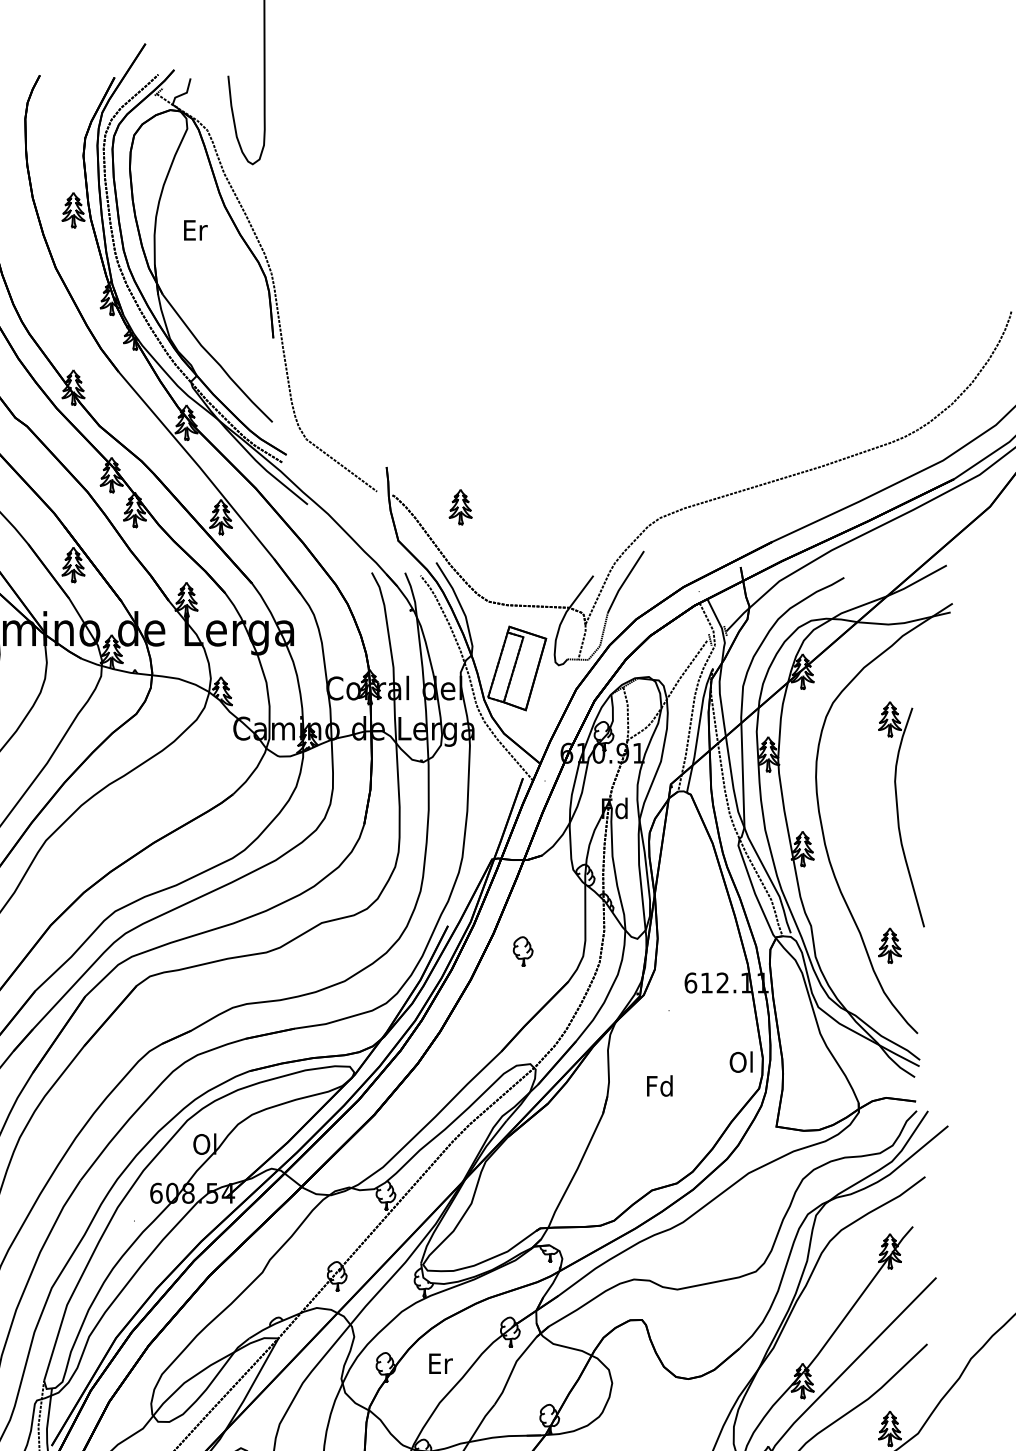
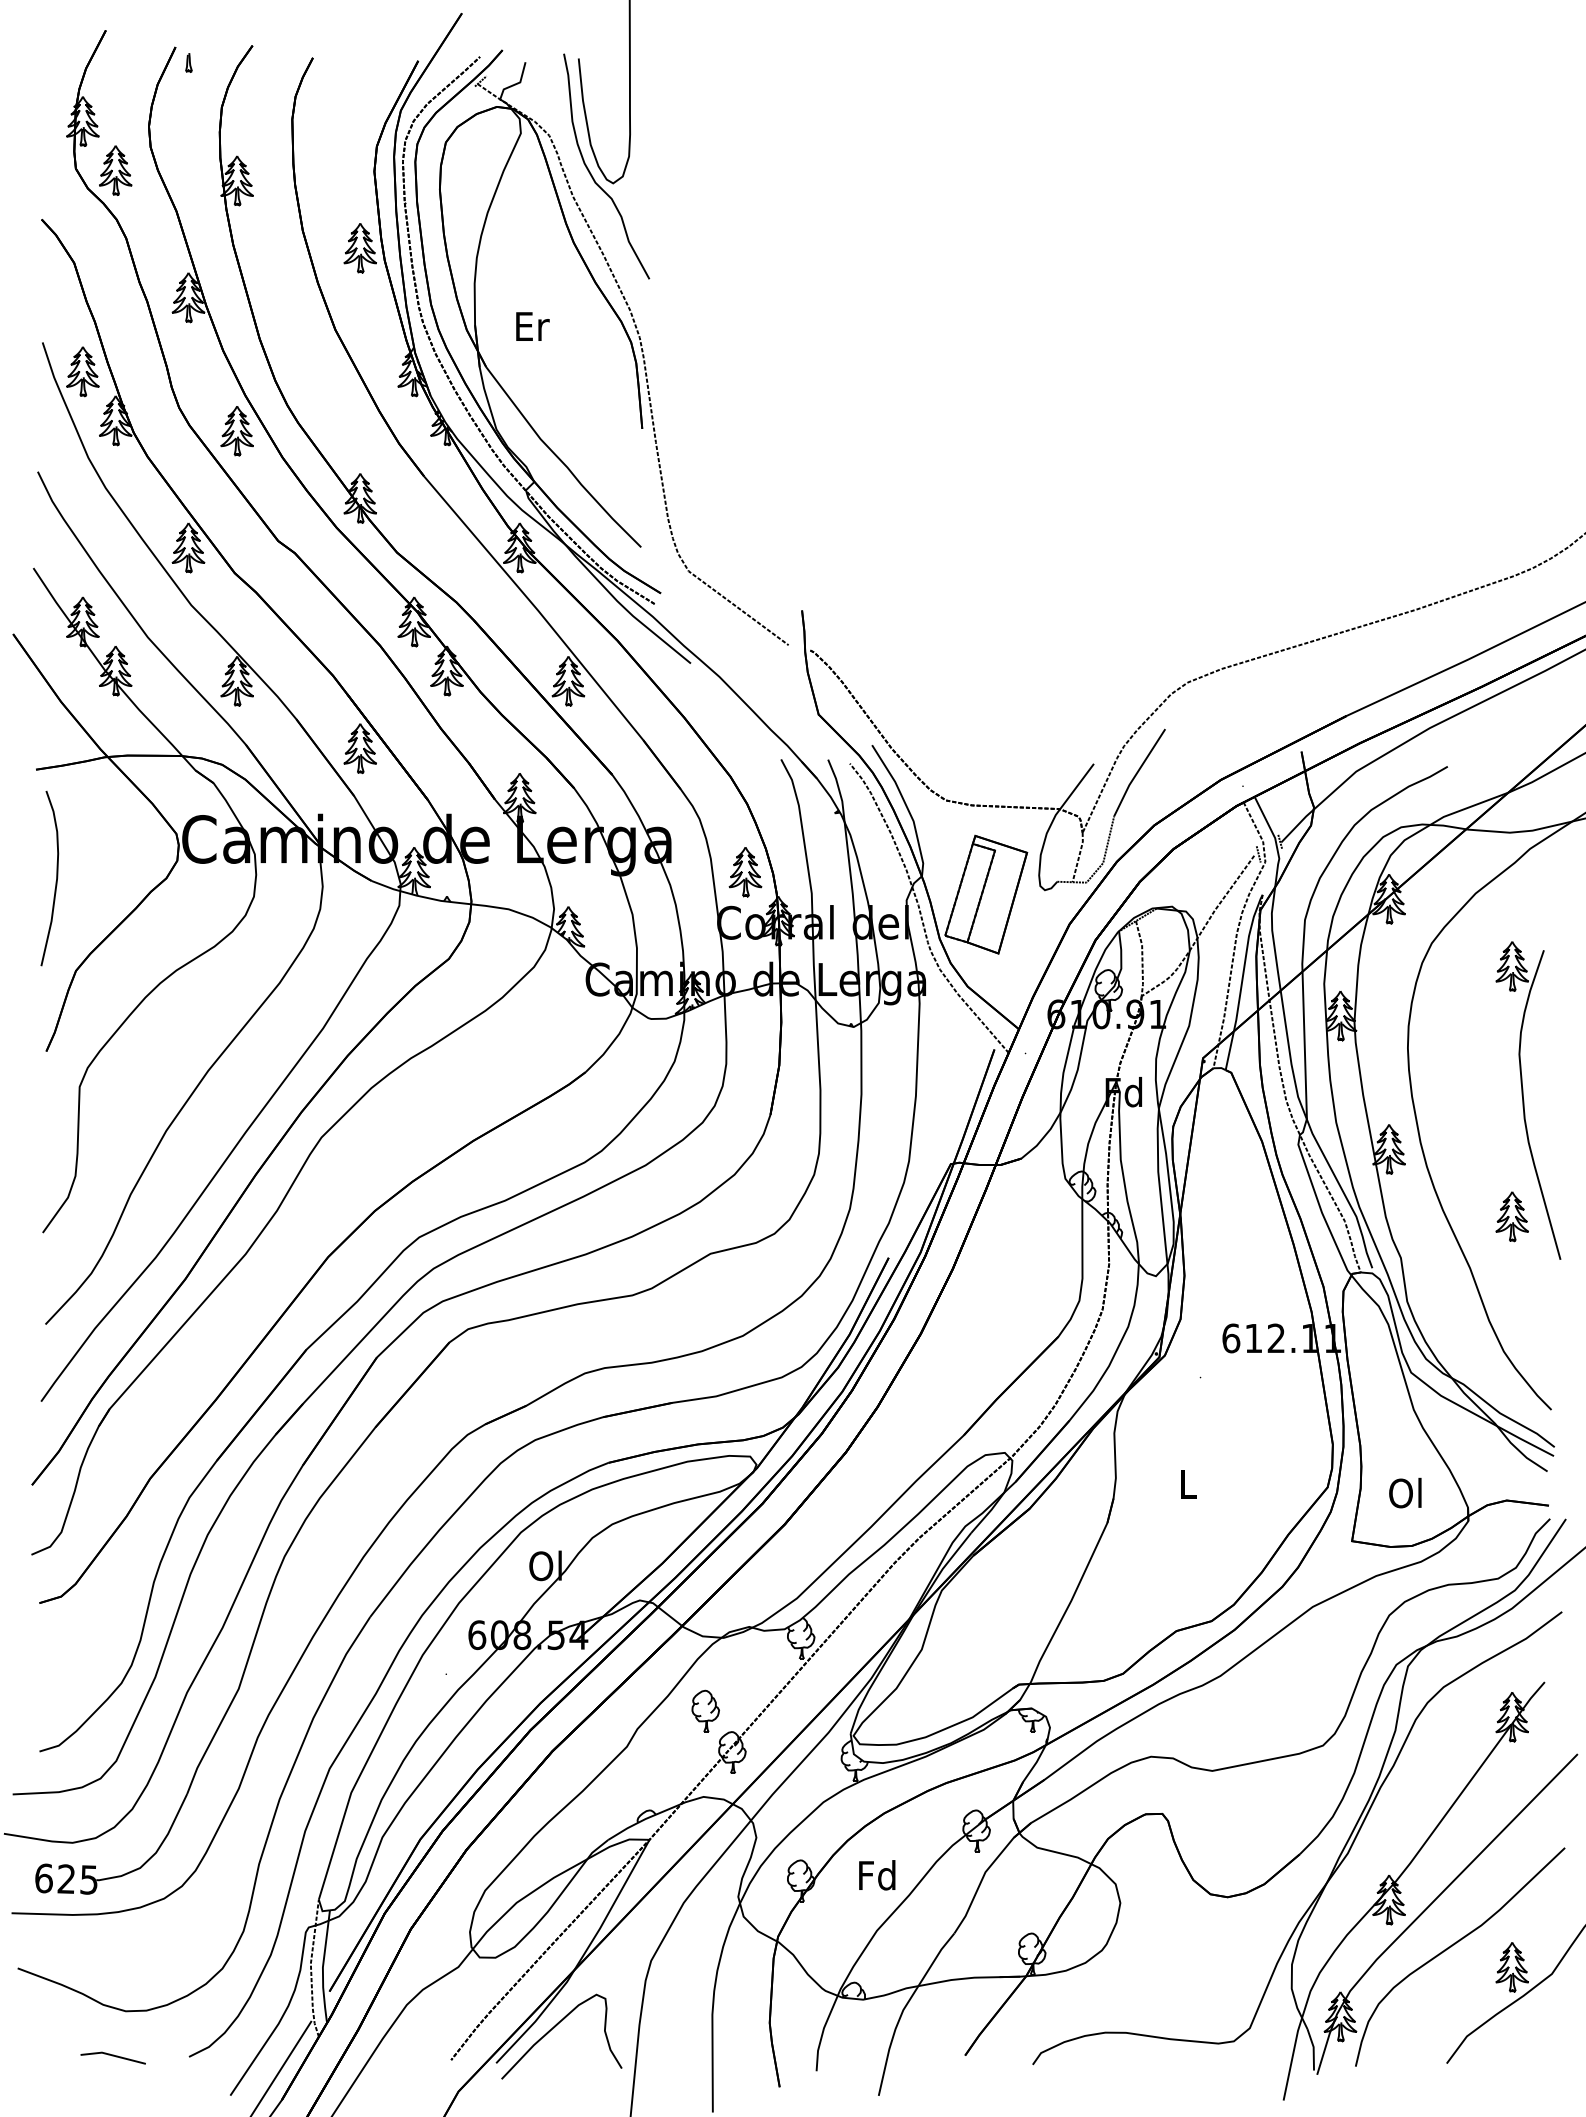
curve: (237, 157) -> (591, 173), added
text: (195, 230) -> (532, 326), moved
part: (460, 507) -> (745, 872), moved
part: (889, 945) -> (1511, 1216), moved
part: (523, 951) -> (705, 1710), moved
text: (741, 1061) -> (1405, 1492), moved
text: (659, 1085) -> (1187, 1483), Fd -> L
text: (440, 1363) -> (877, 1875), Er -> Fd

